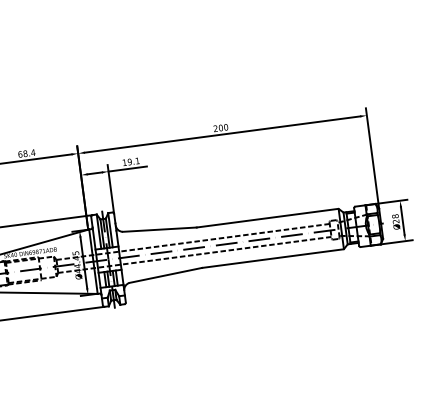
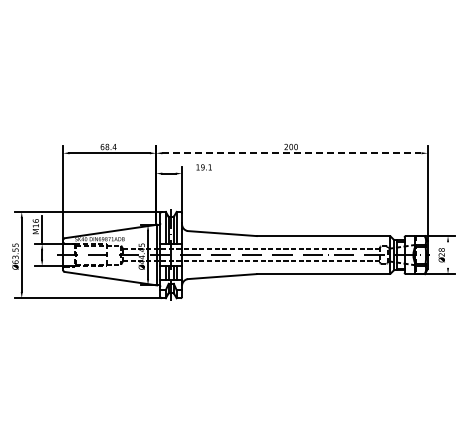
line: (222, 134) -> (291, 153), solid -> dashed
line: (127, 168) -> (199, 173), removed
line: (403, 220) -> (448, 254), removed

